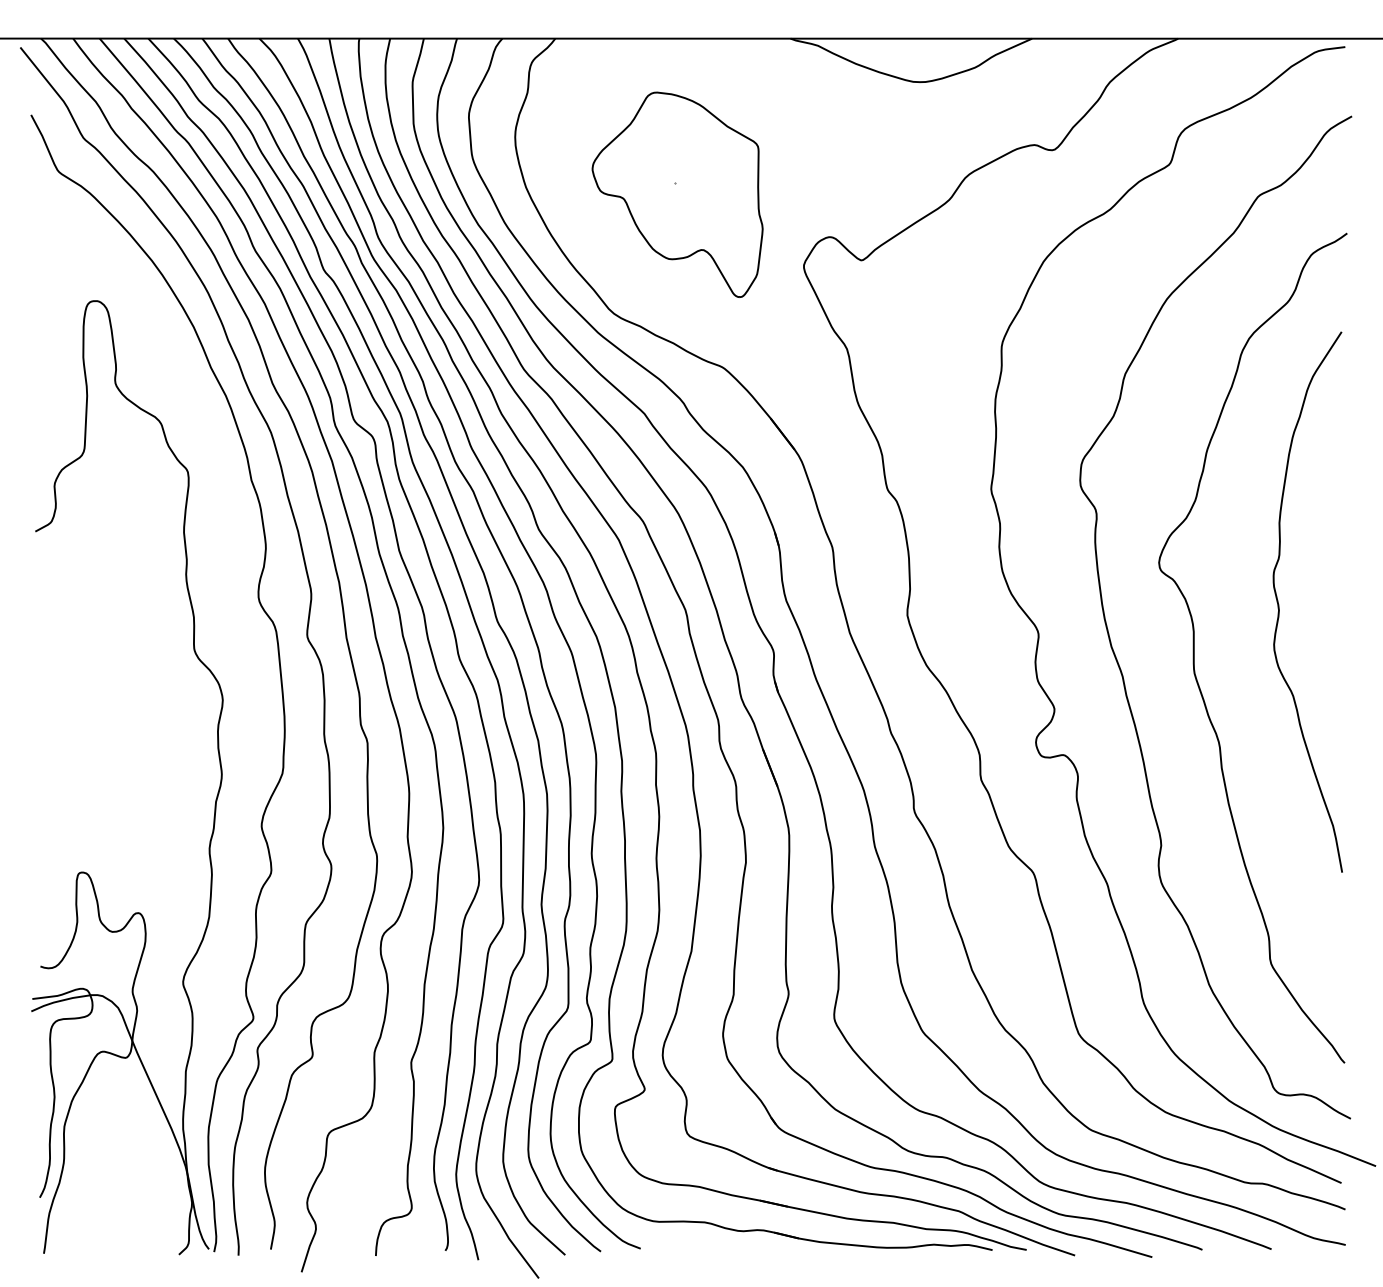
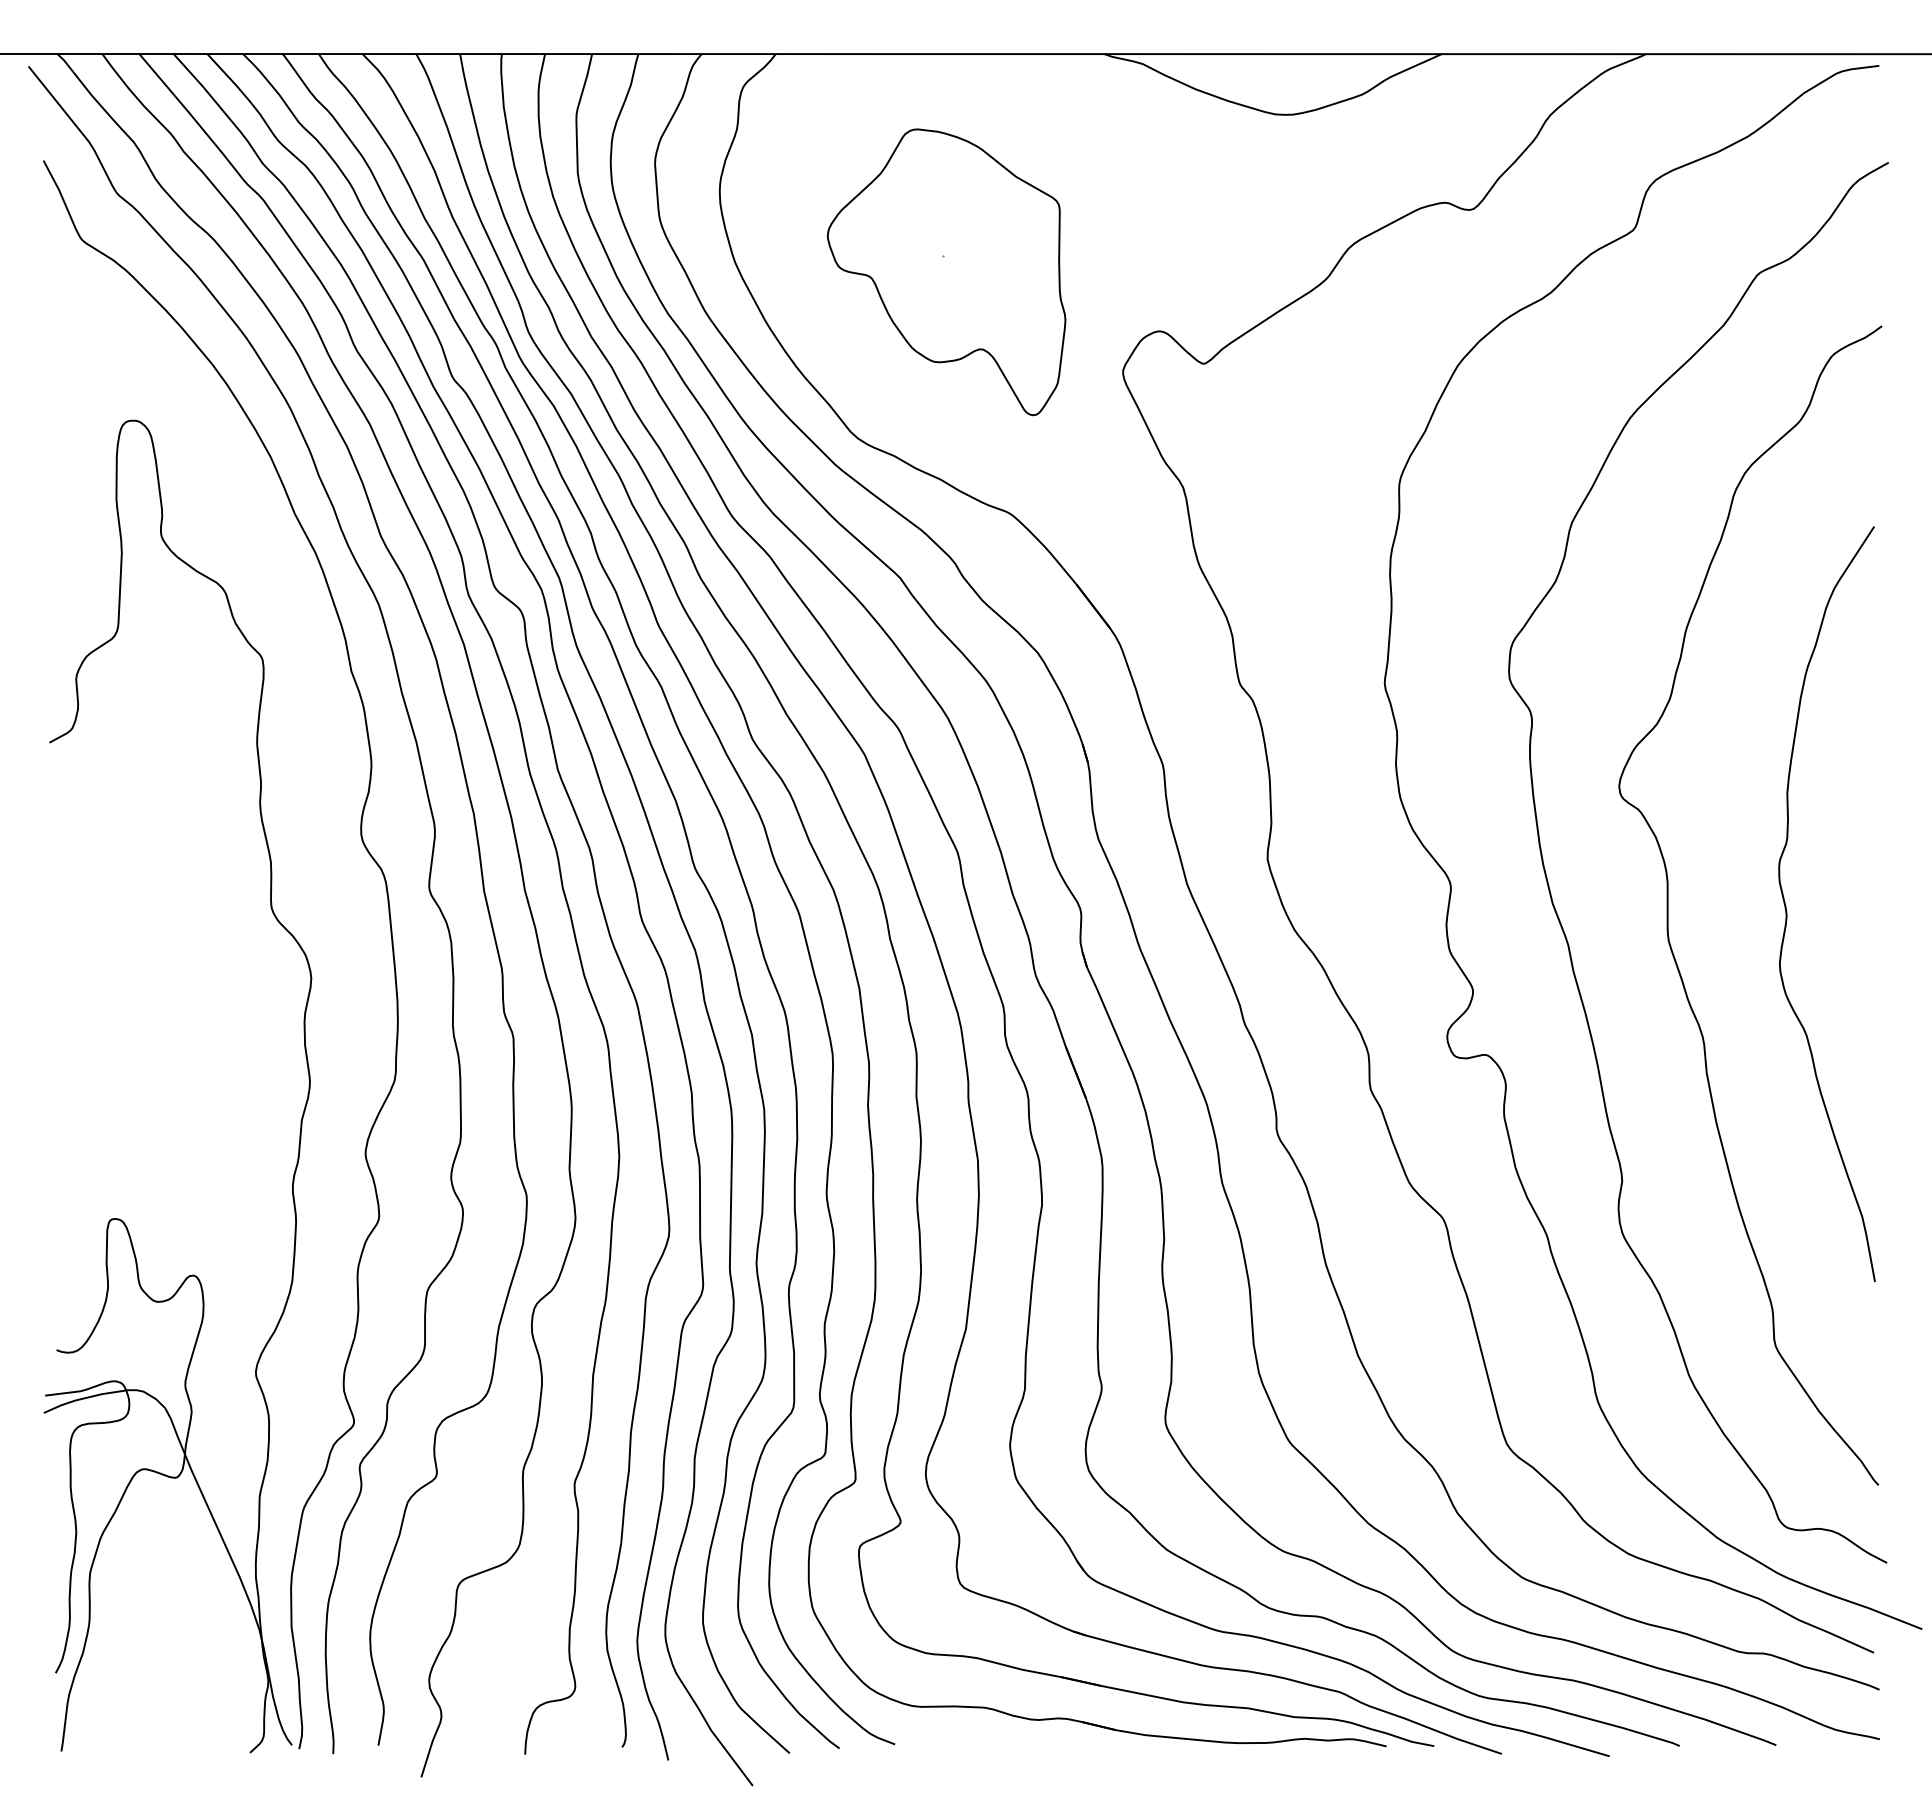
curve: (1279, 604) -> (1787, 907), moved

